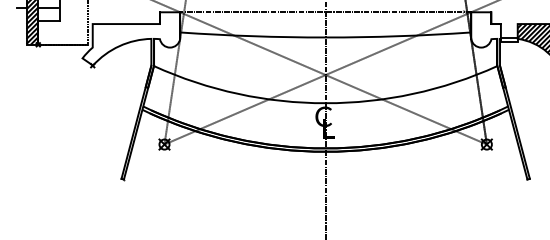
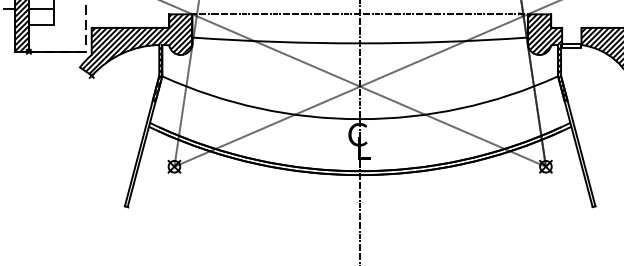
hatch: (132, 49) -> (137, 57), added
hatch: (488, 49) -> (547, 57), added

